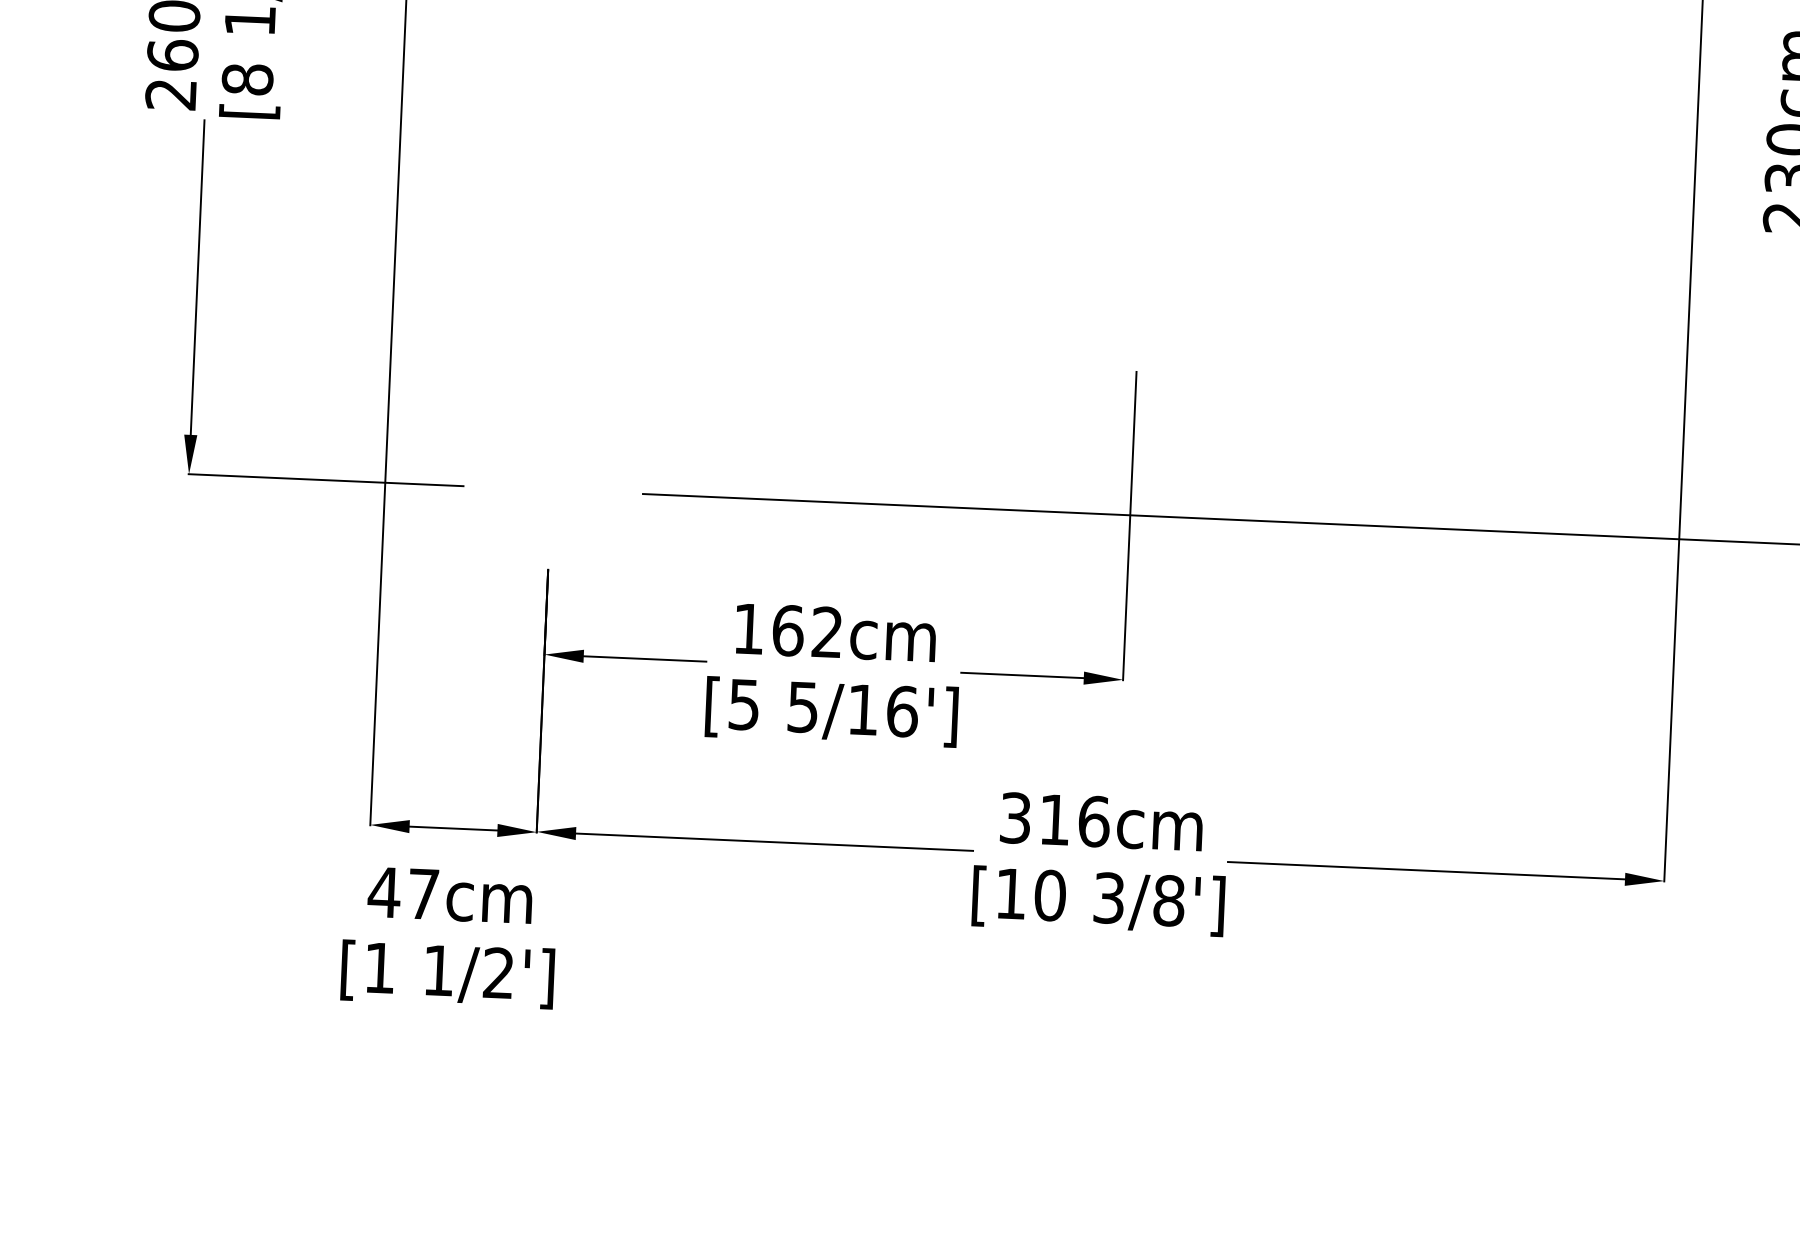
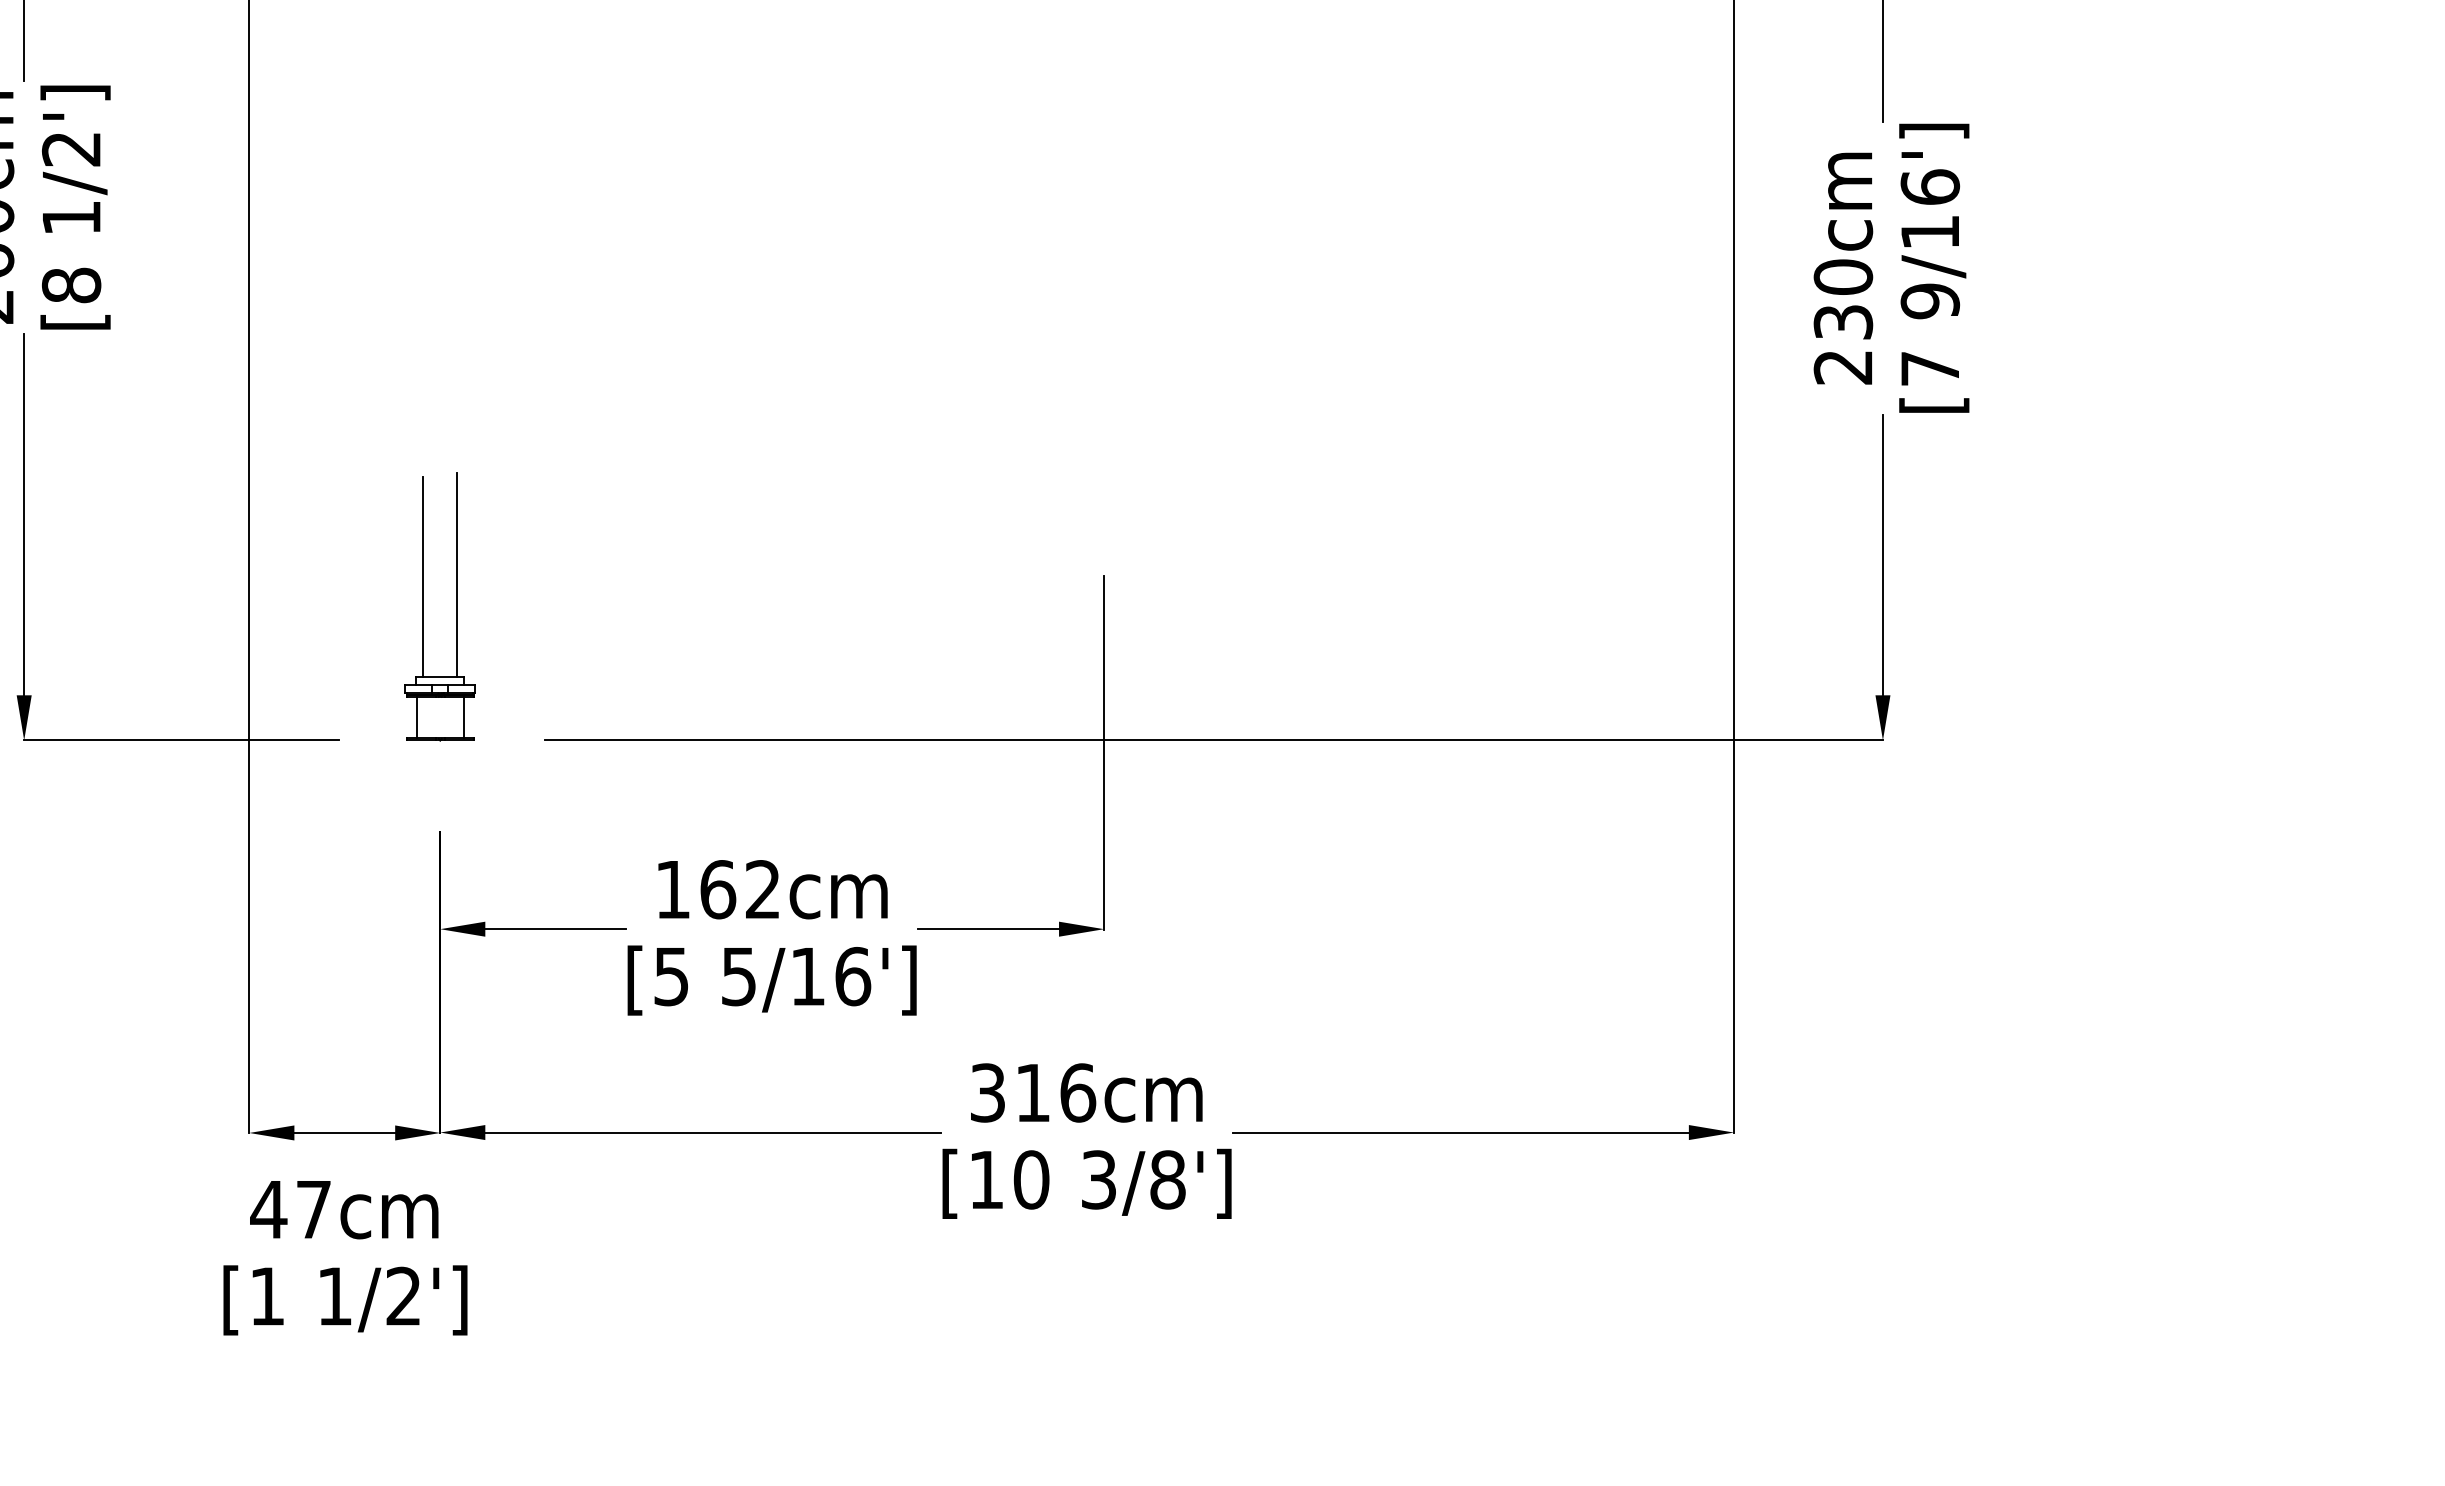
part: (542, 372) -> (423, 606), added

